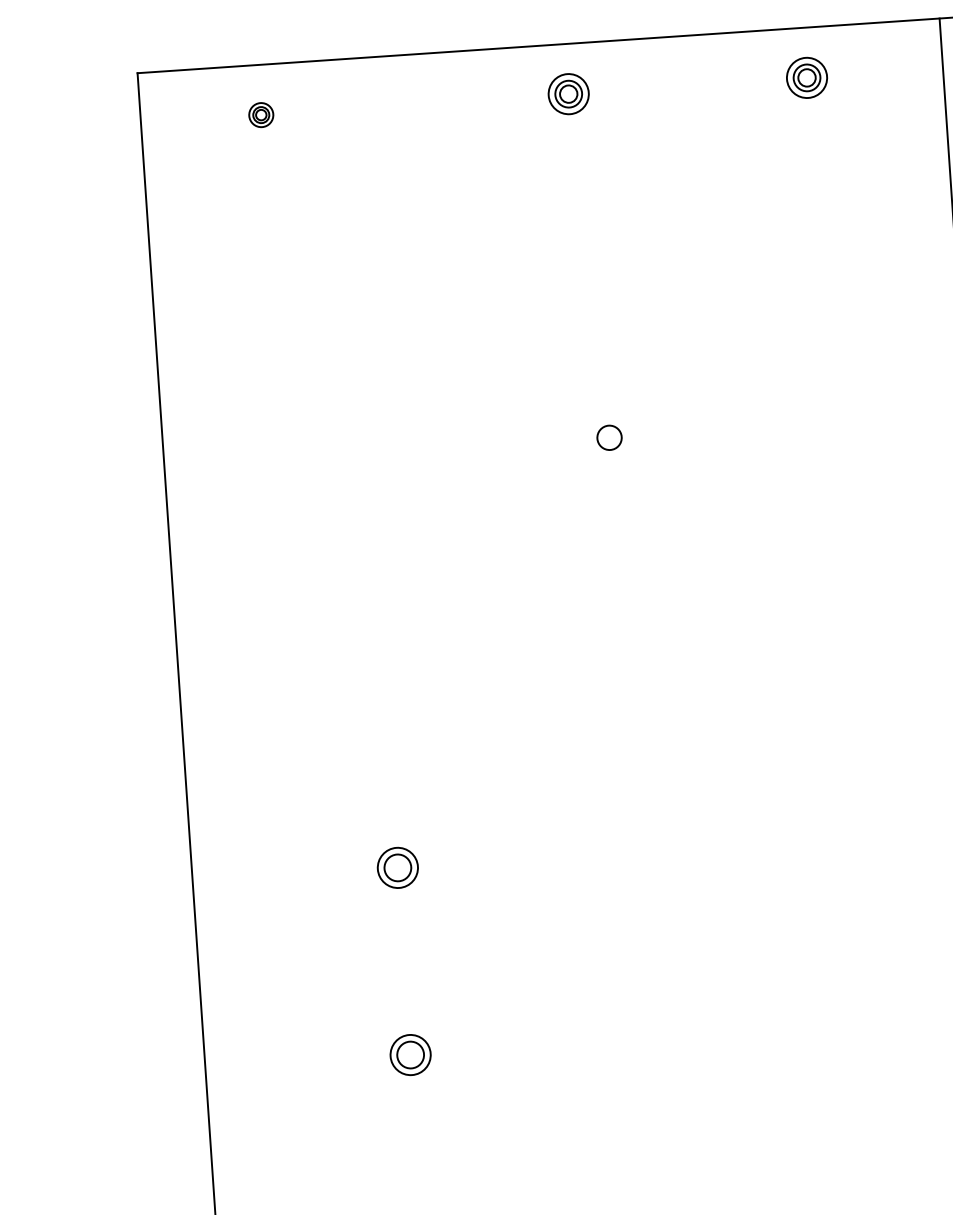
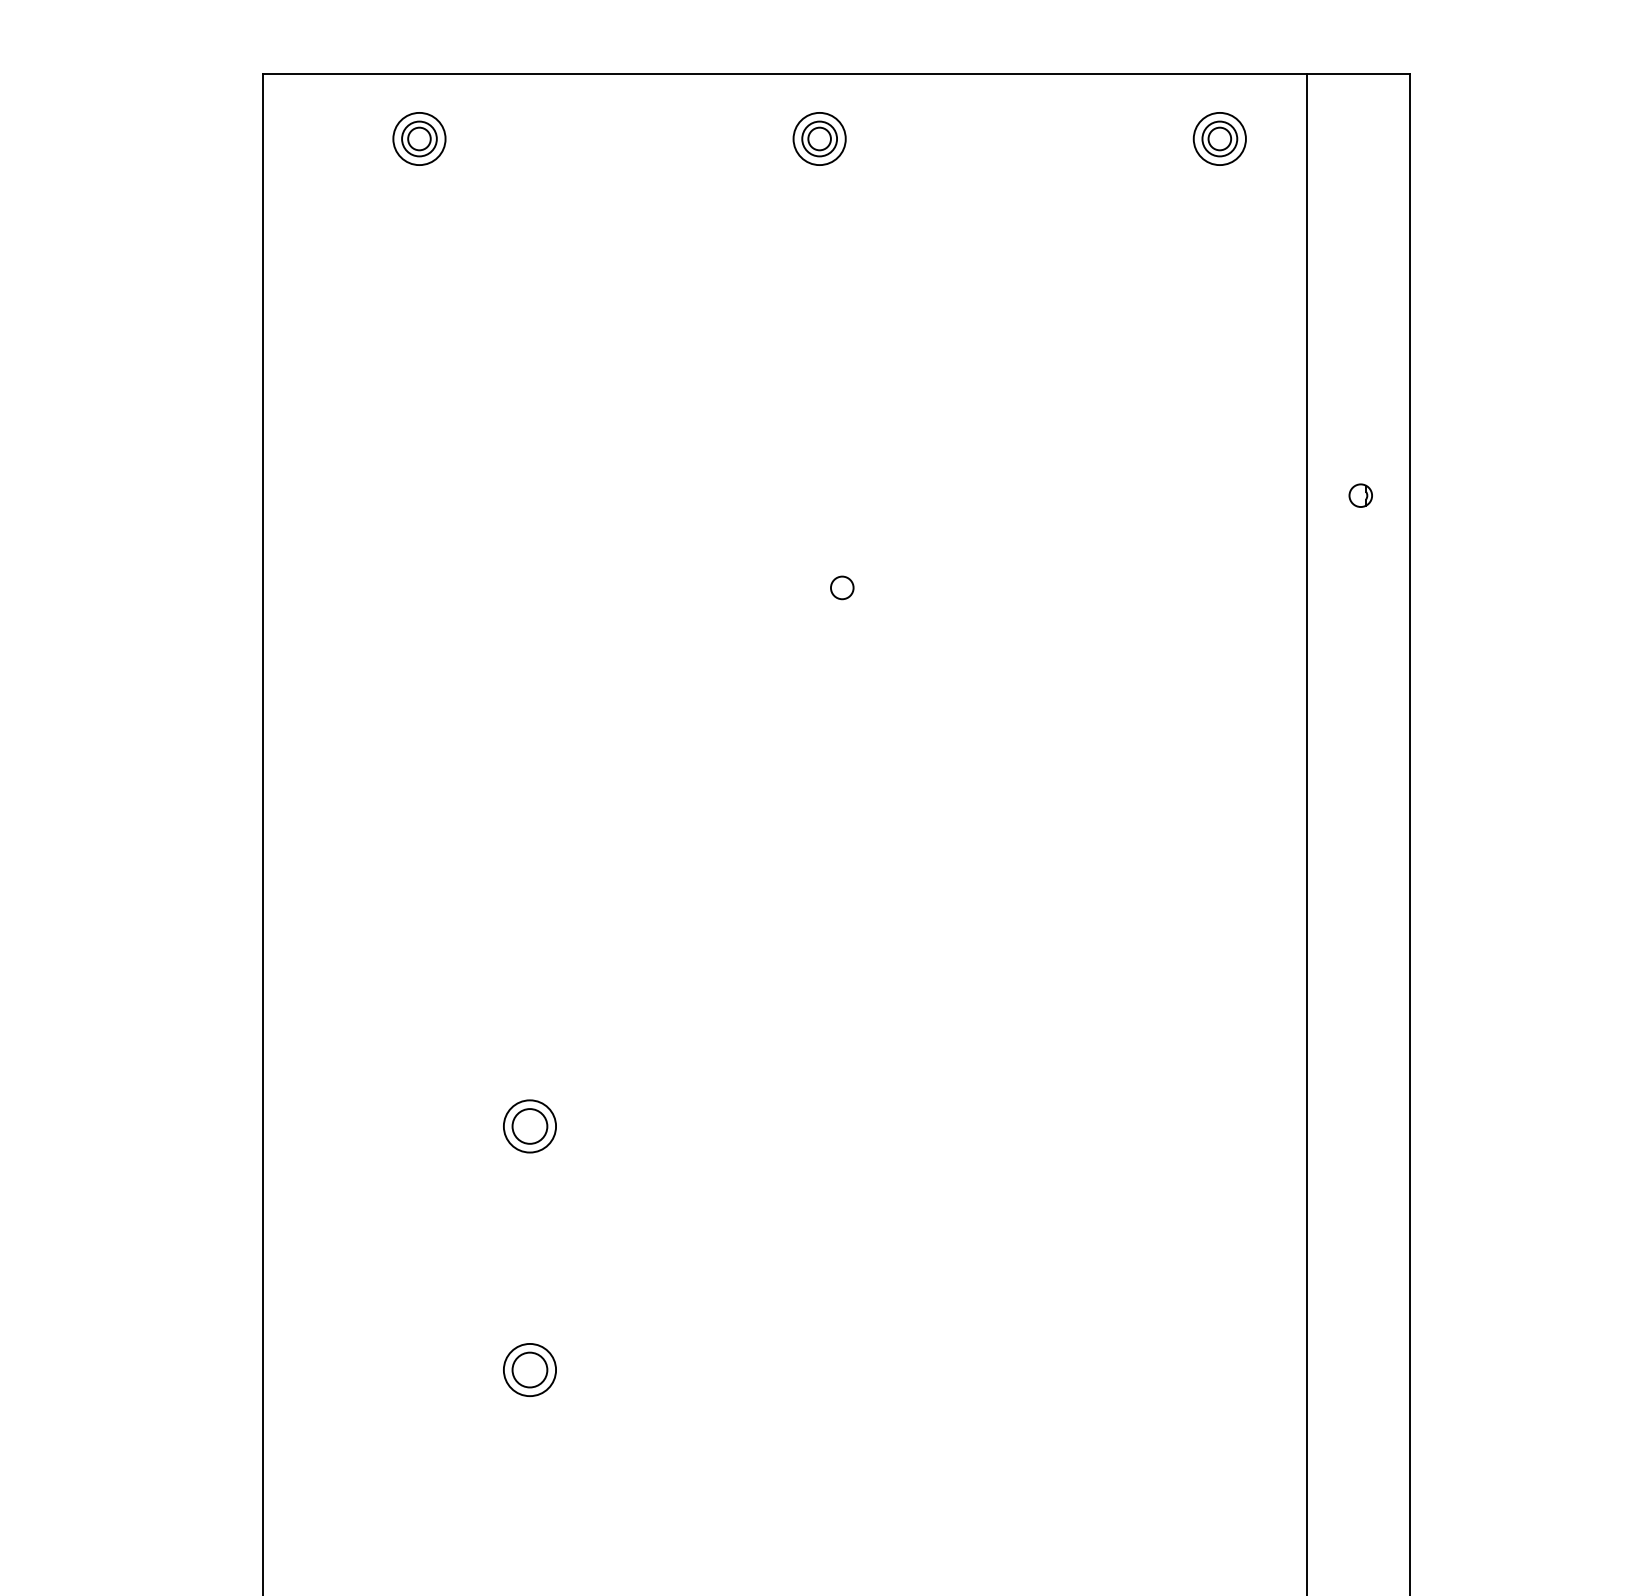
part: (806, 77) -> (1219, 138), moved
part: (261, 114) -> (419, 138), size x1.67
circle: (609, 437) -> (842, 587), size x0.71

